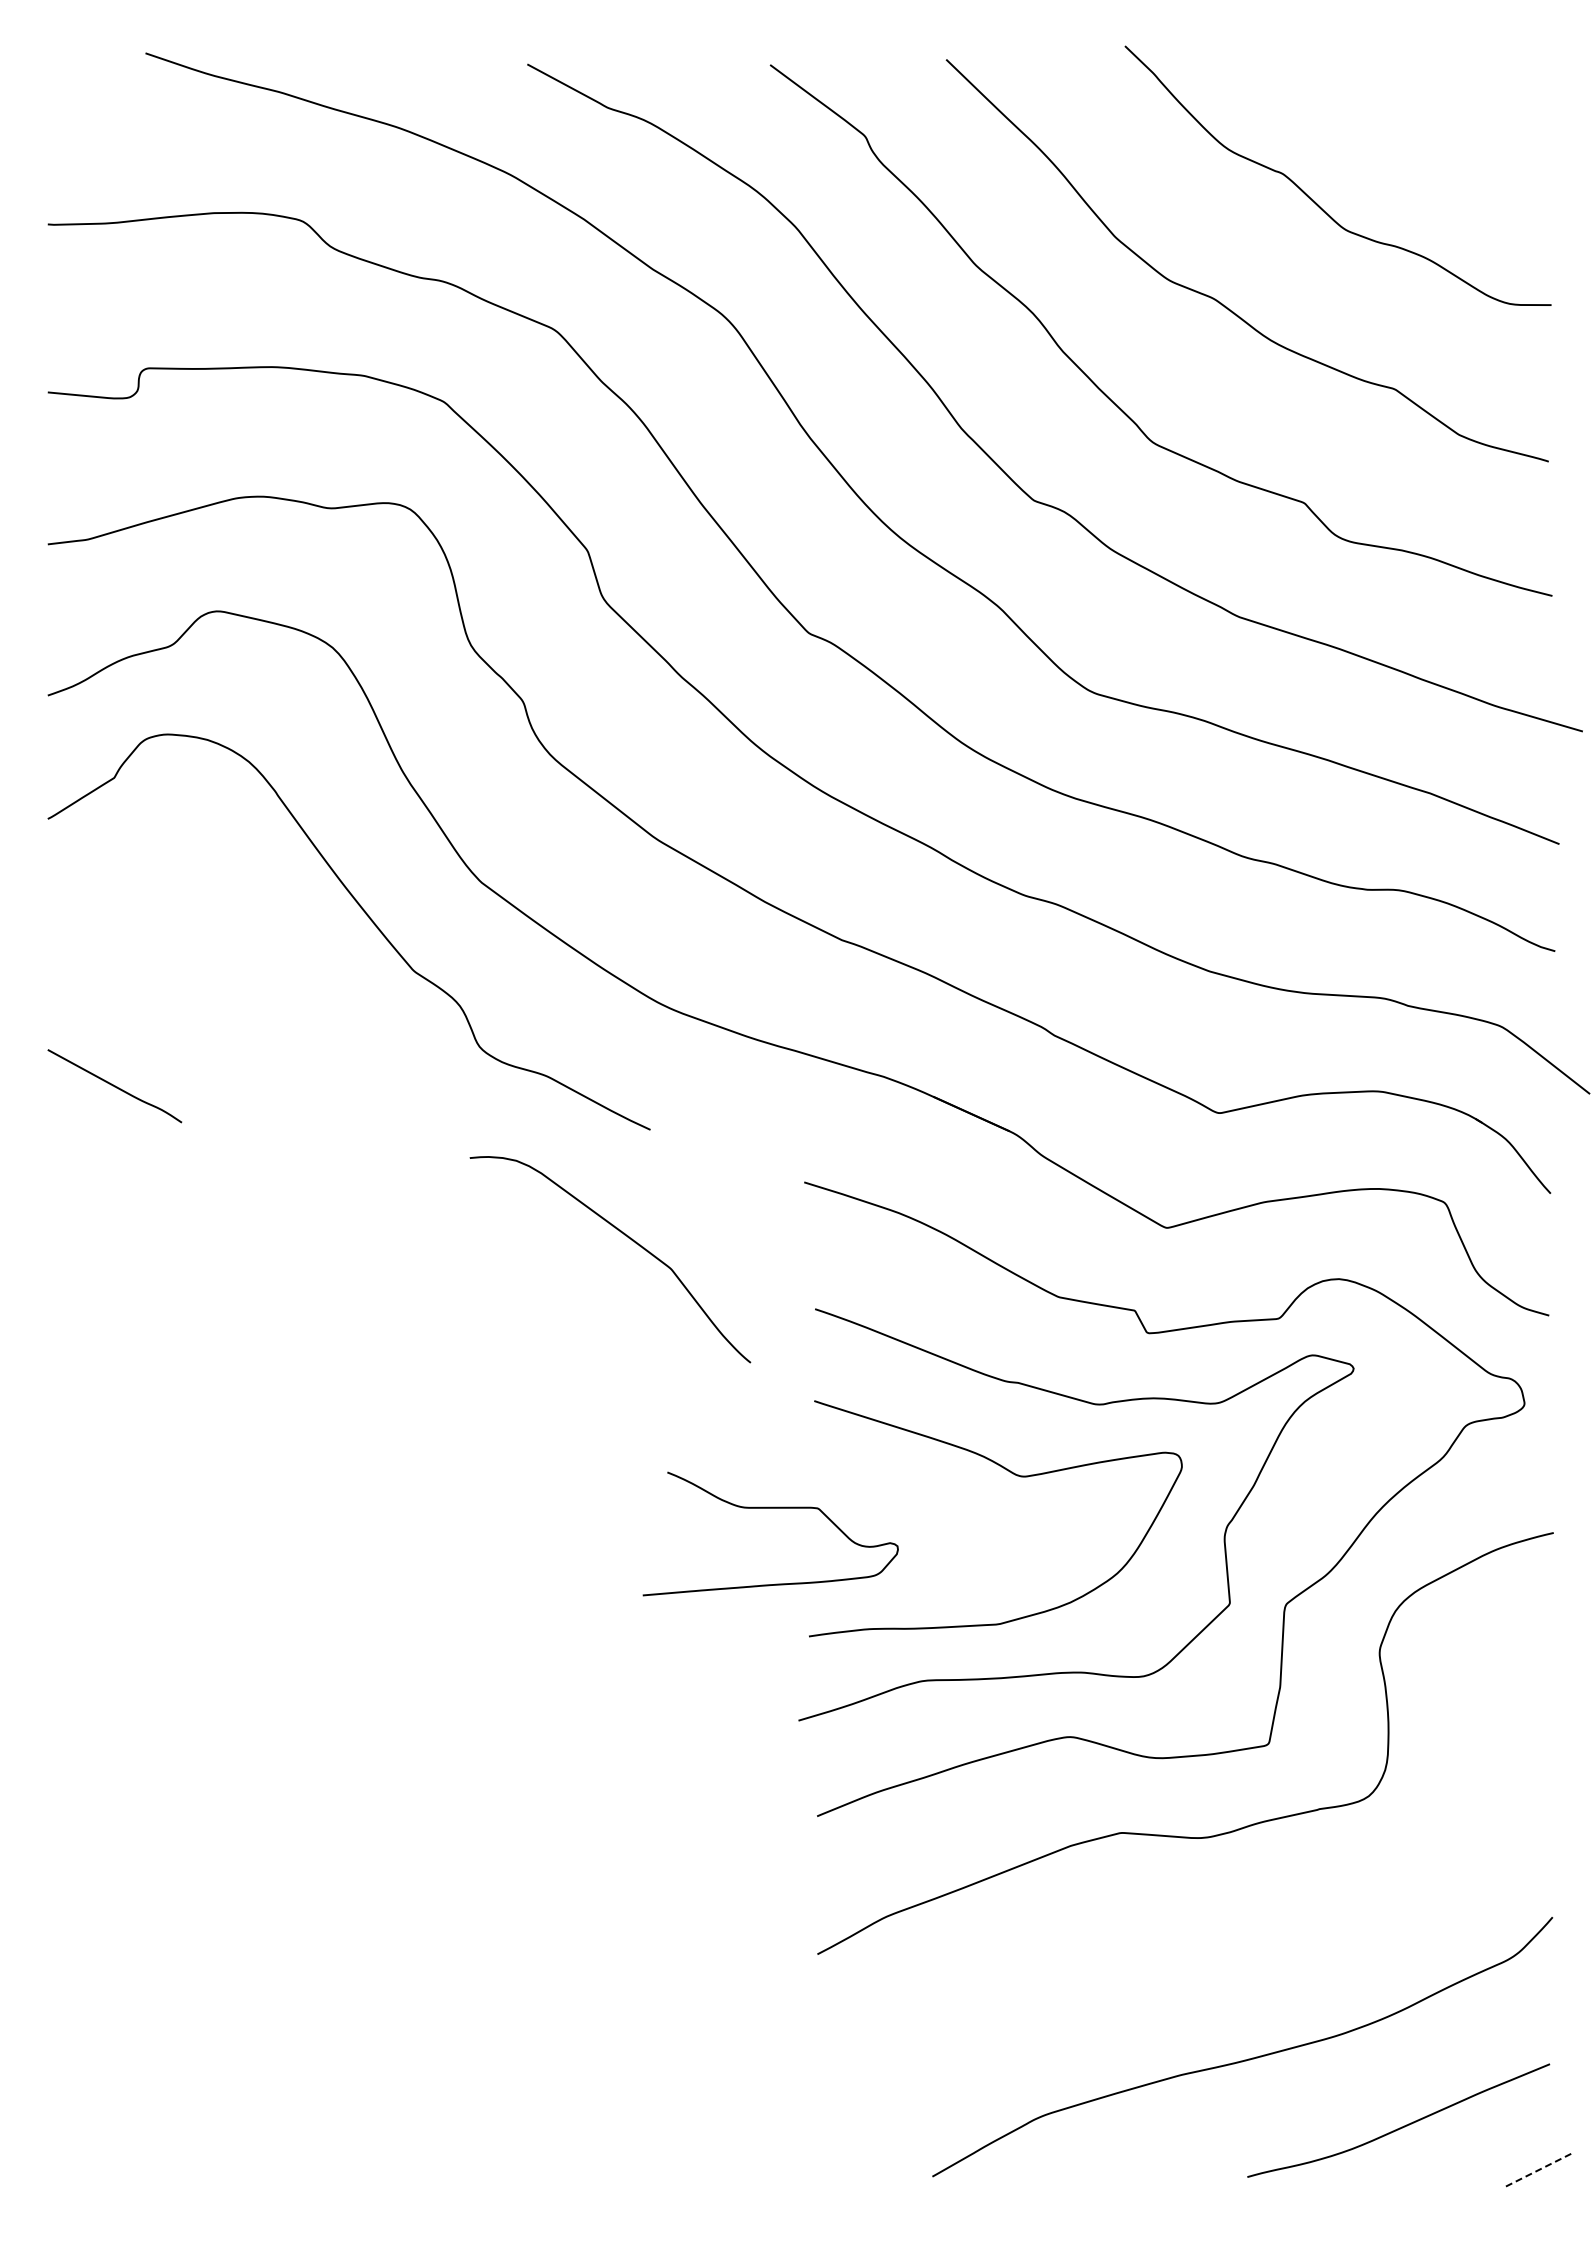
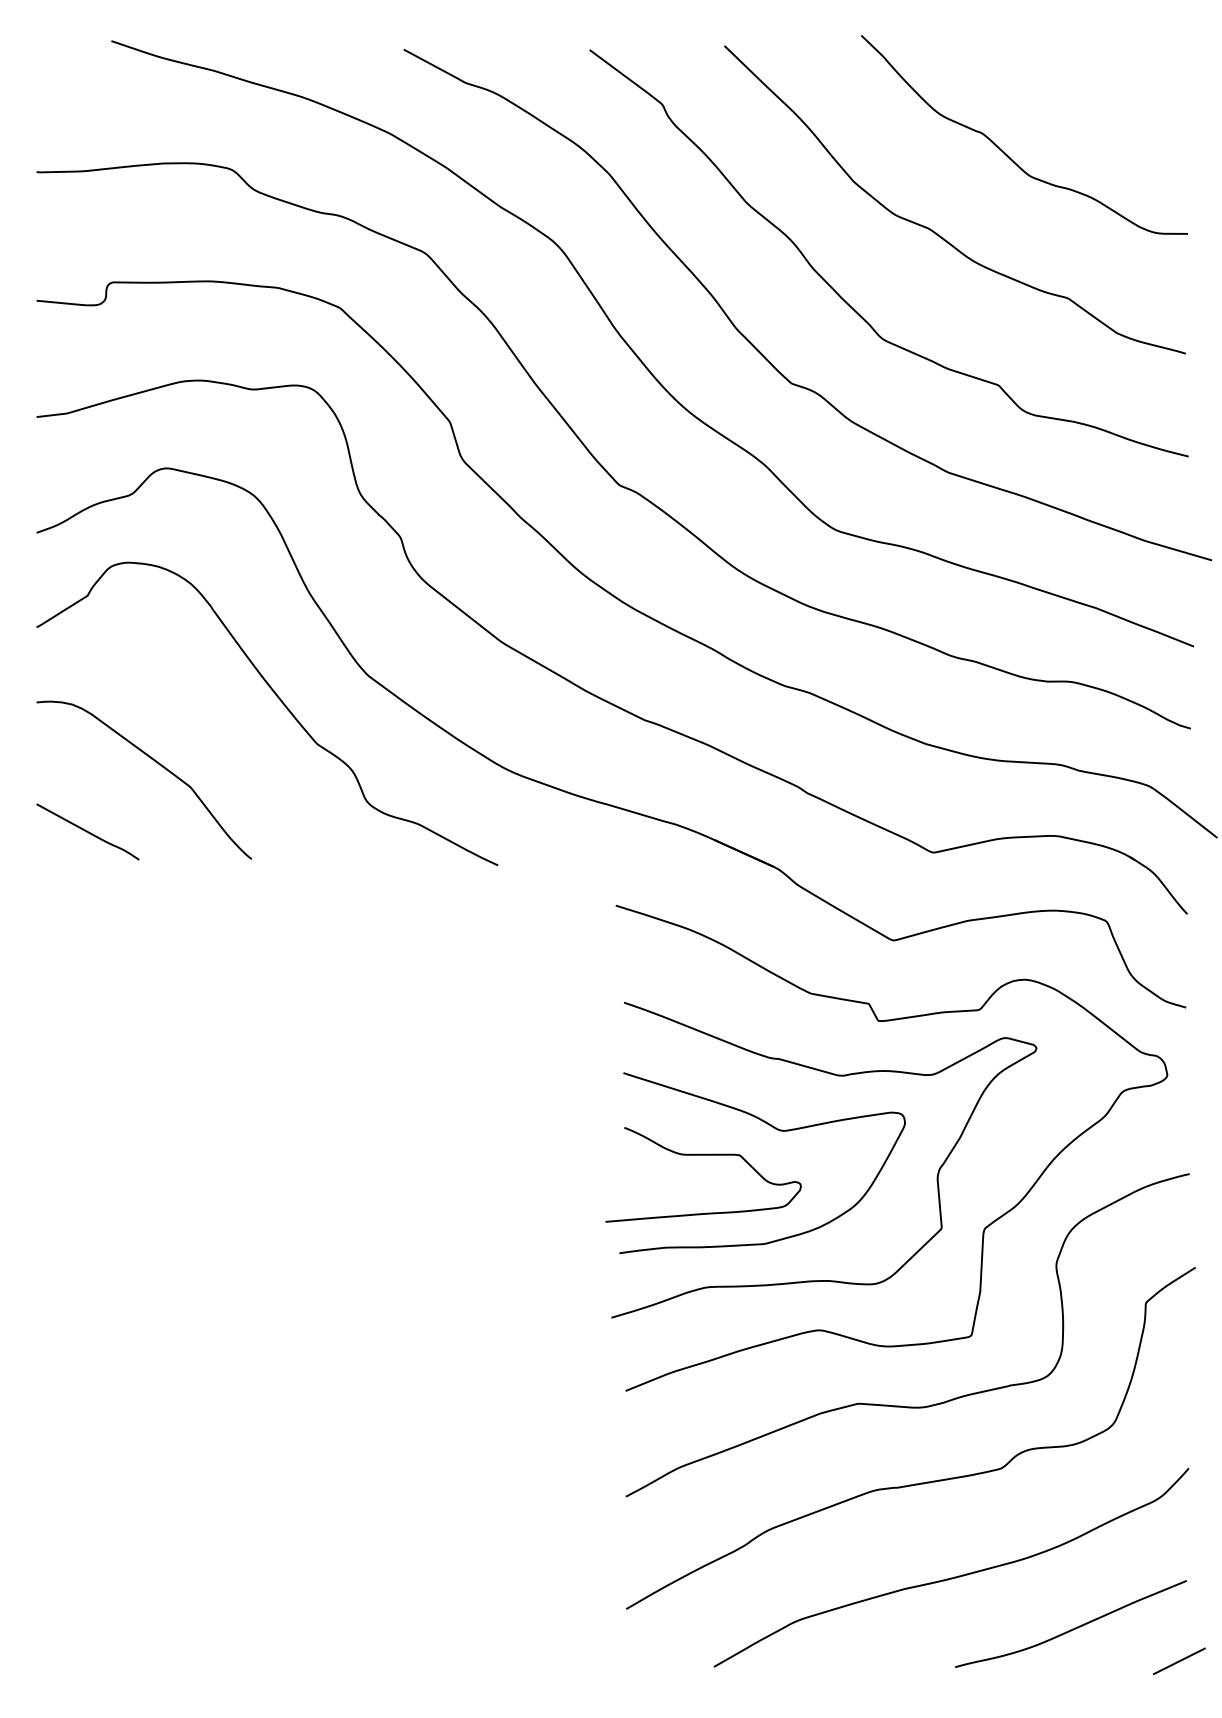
curve: (628, 1238) -> (158, 764), moved
curve: (770, 1508) -> (703, 1155), moved
curve: (1200, 1936) -> (919, 1483), added
line: (1540, 2169) -> (1179, 1661), dashed -> solid

